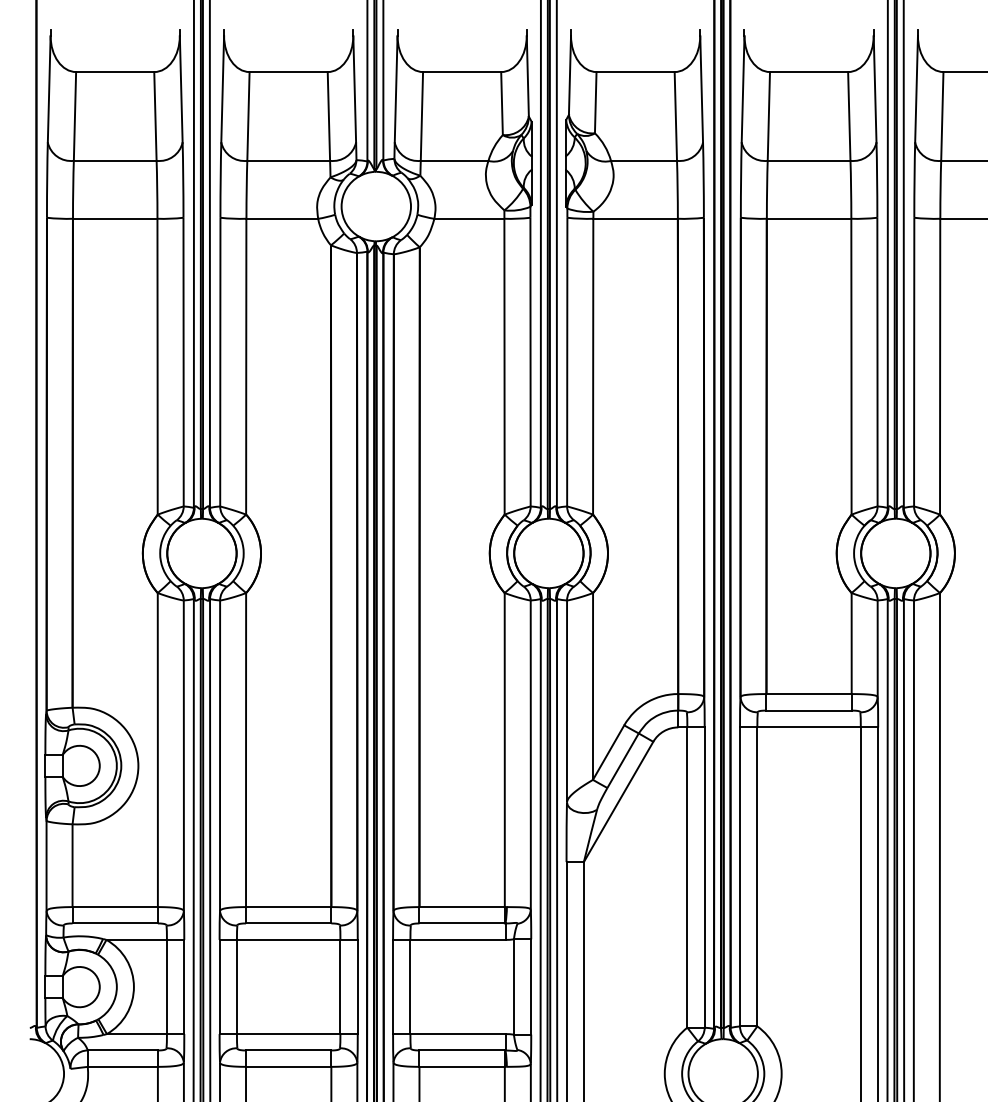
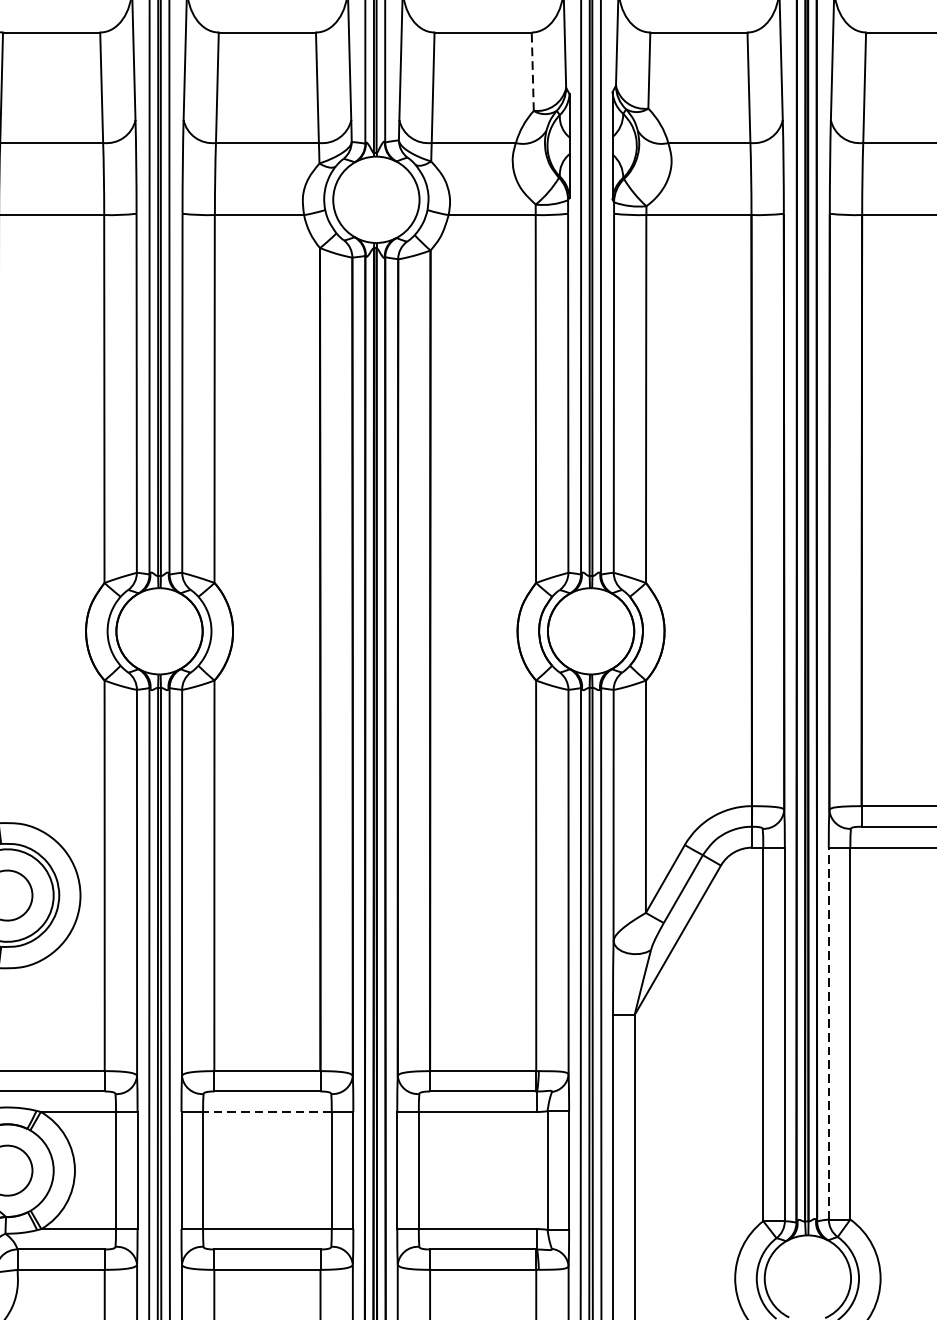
line: (502, 103) -> (533, 71), solid -> dashed
line: (740, 876) -> (829, 1033), solid -> dashed
line: (288, 939) -> (267, 1111), solid -> dashed

